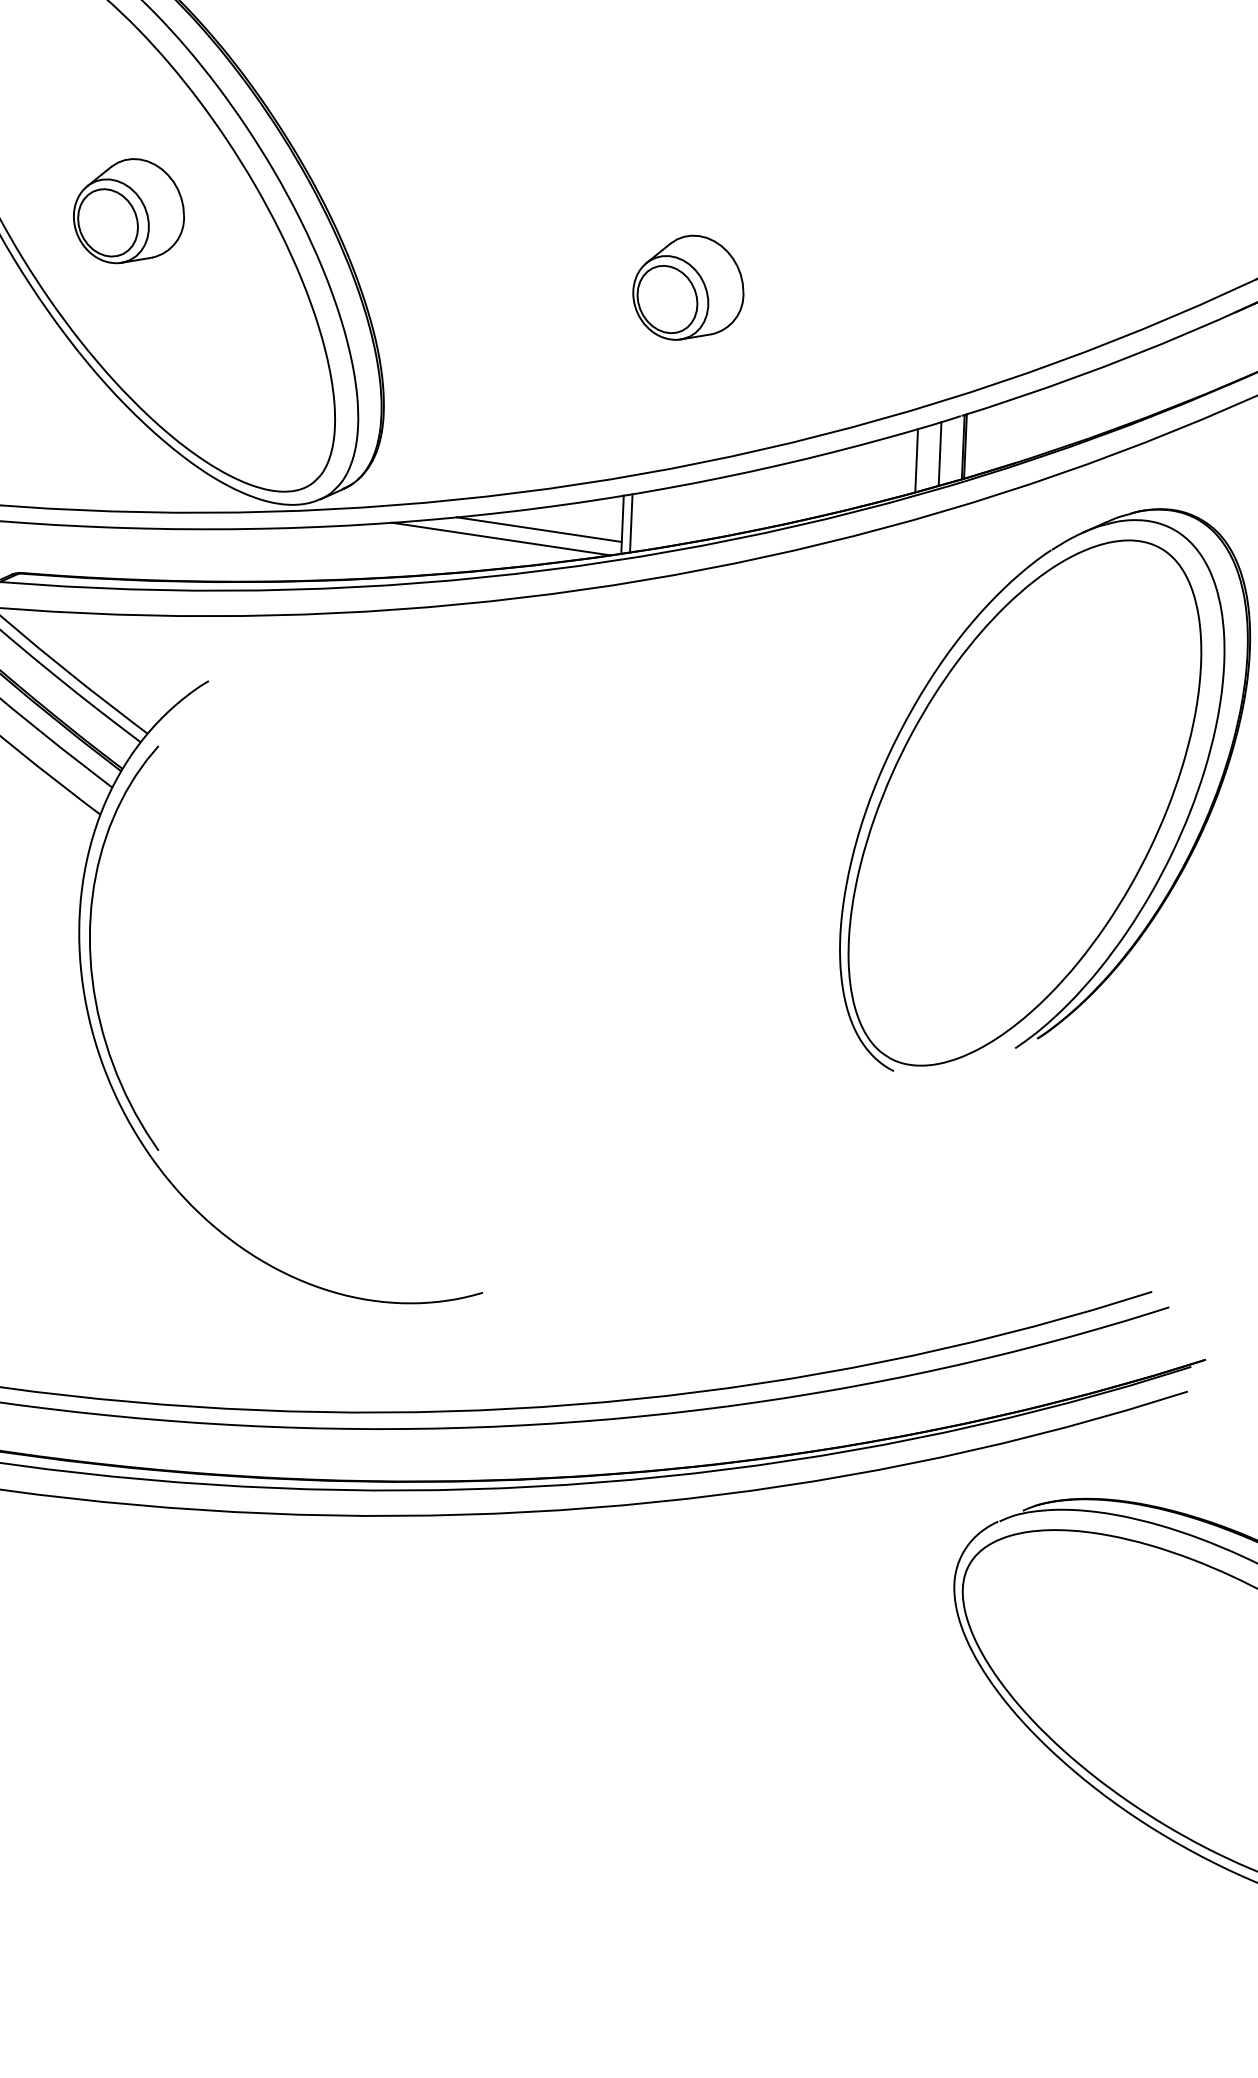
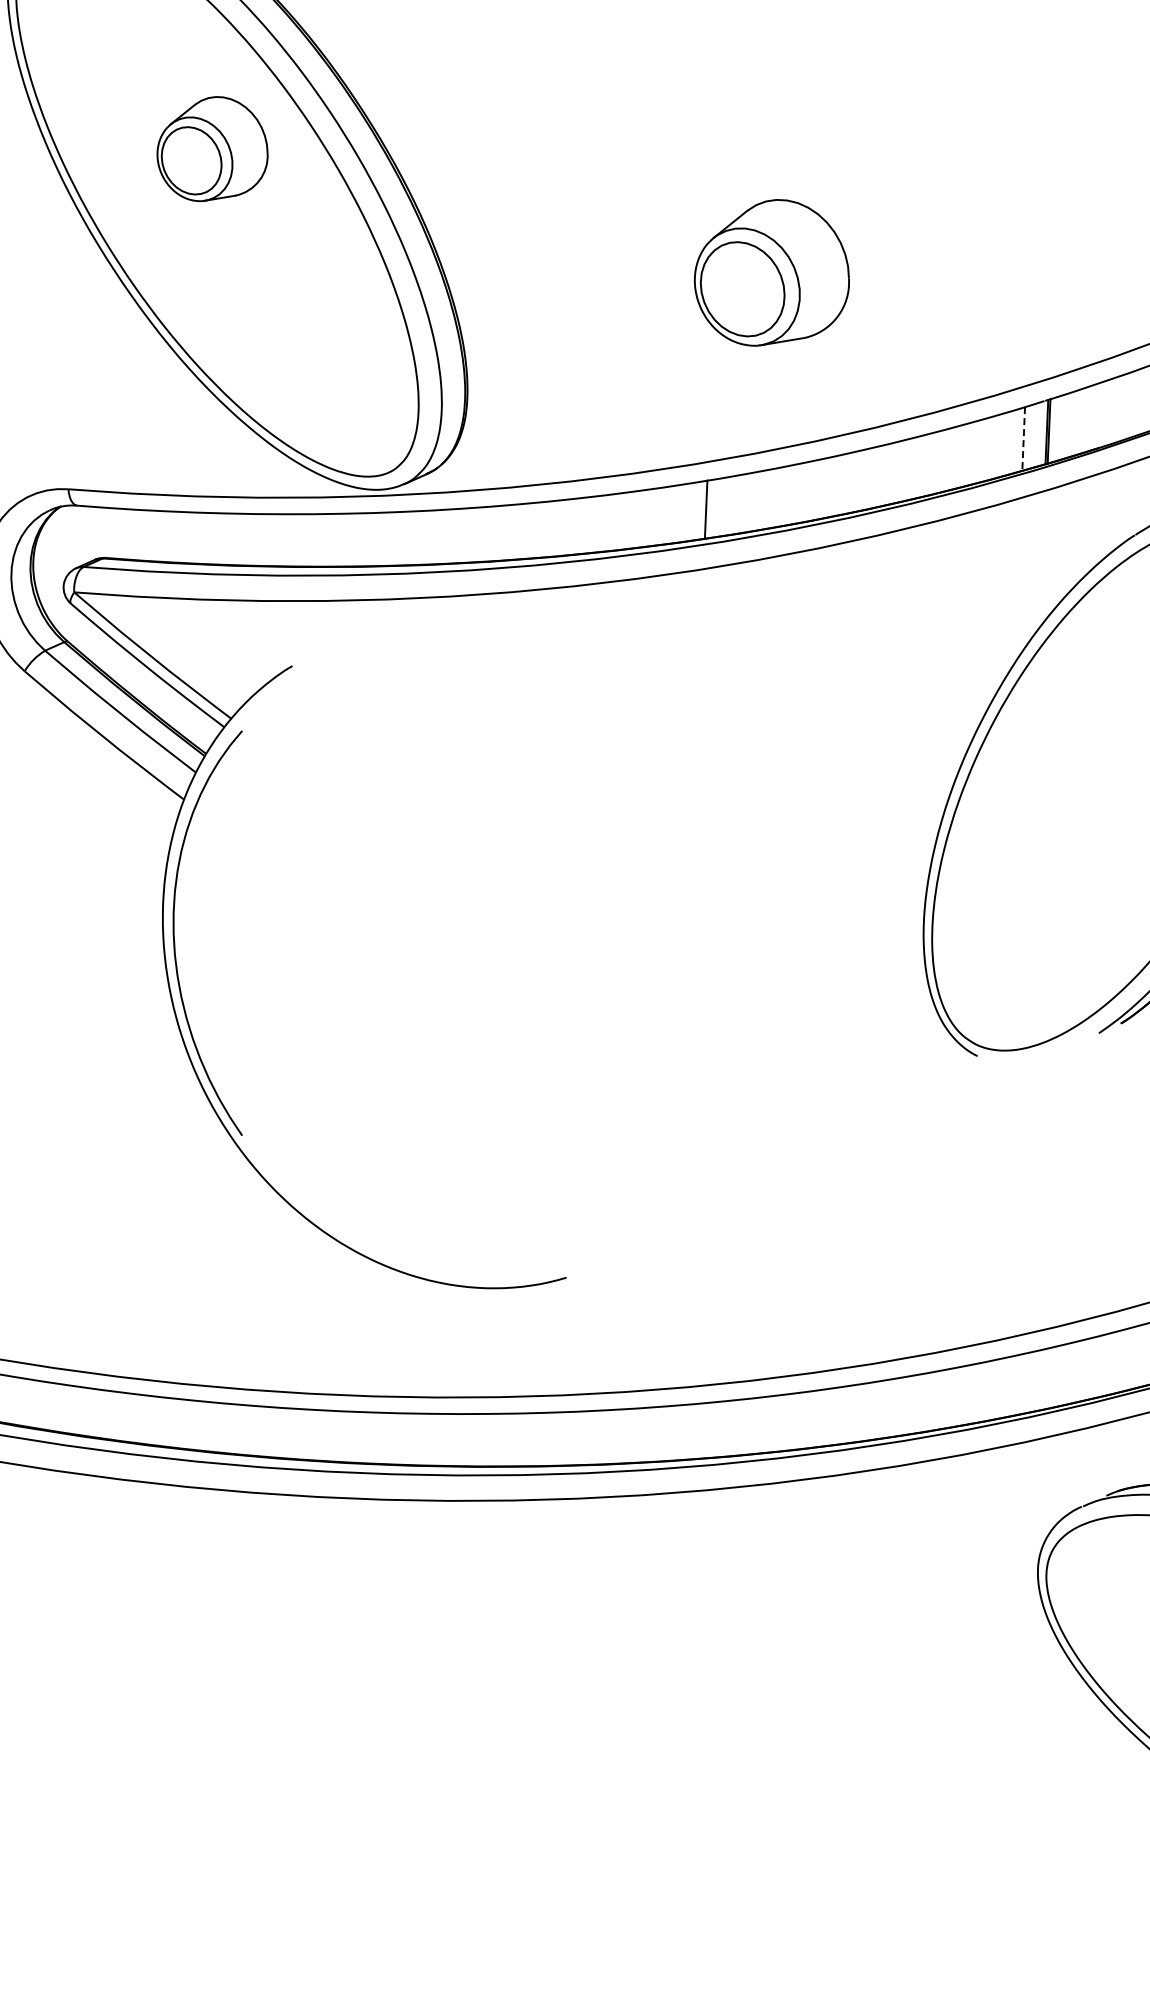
part: (128, 211) -> (212, 149), moved
part: (688, 287) -> (772, 272), size x1.4
line: (940, 454) -> (1024, 439), solid -> dashed
line: (916, 460) -> (1000, 445), removed
line: (631, 523) -> (715, 508), removed
line: (538, 529) -> (622, 514), removed
line: (500, 538) -> (584, 523), removed

